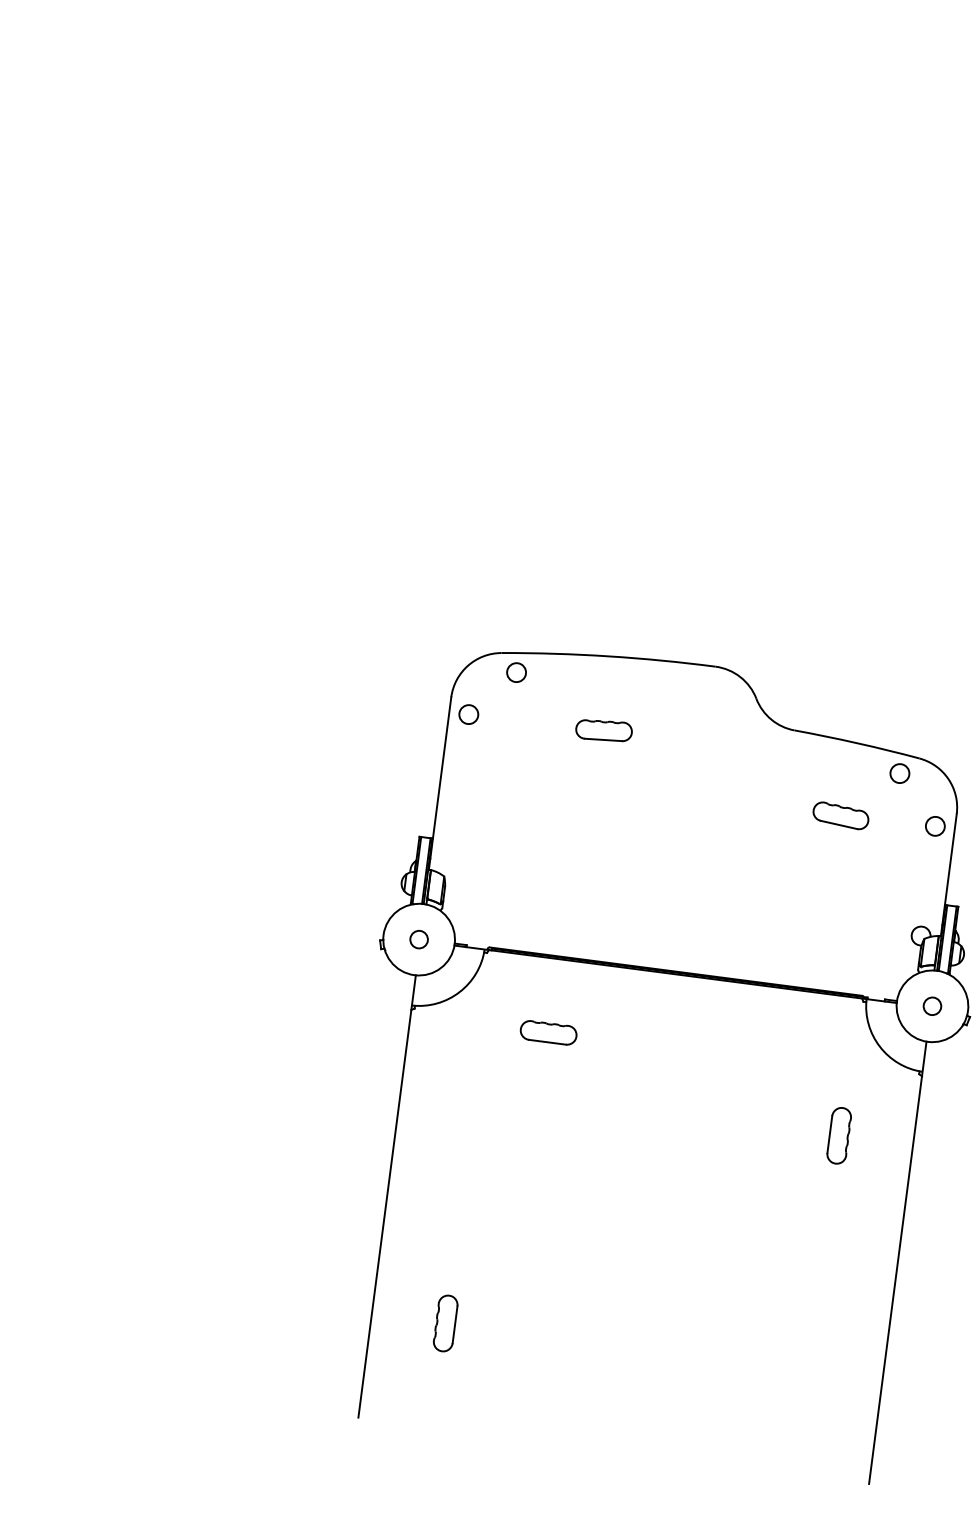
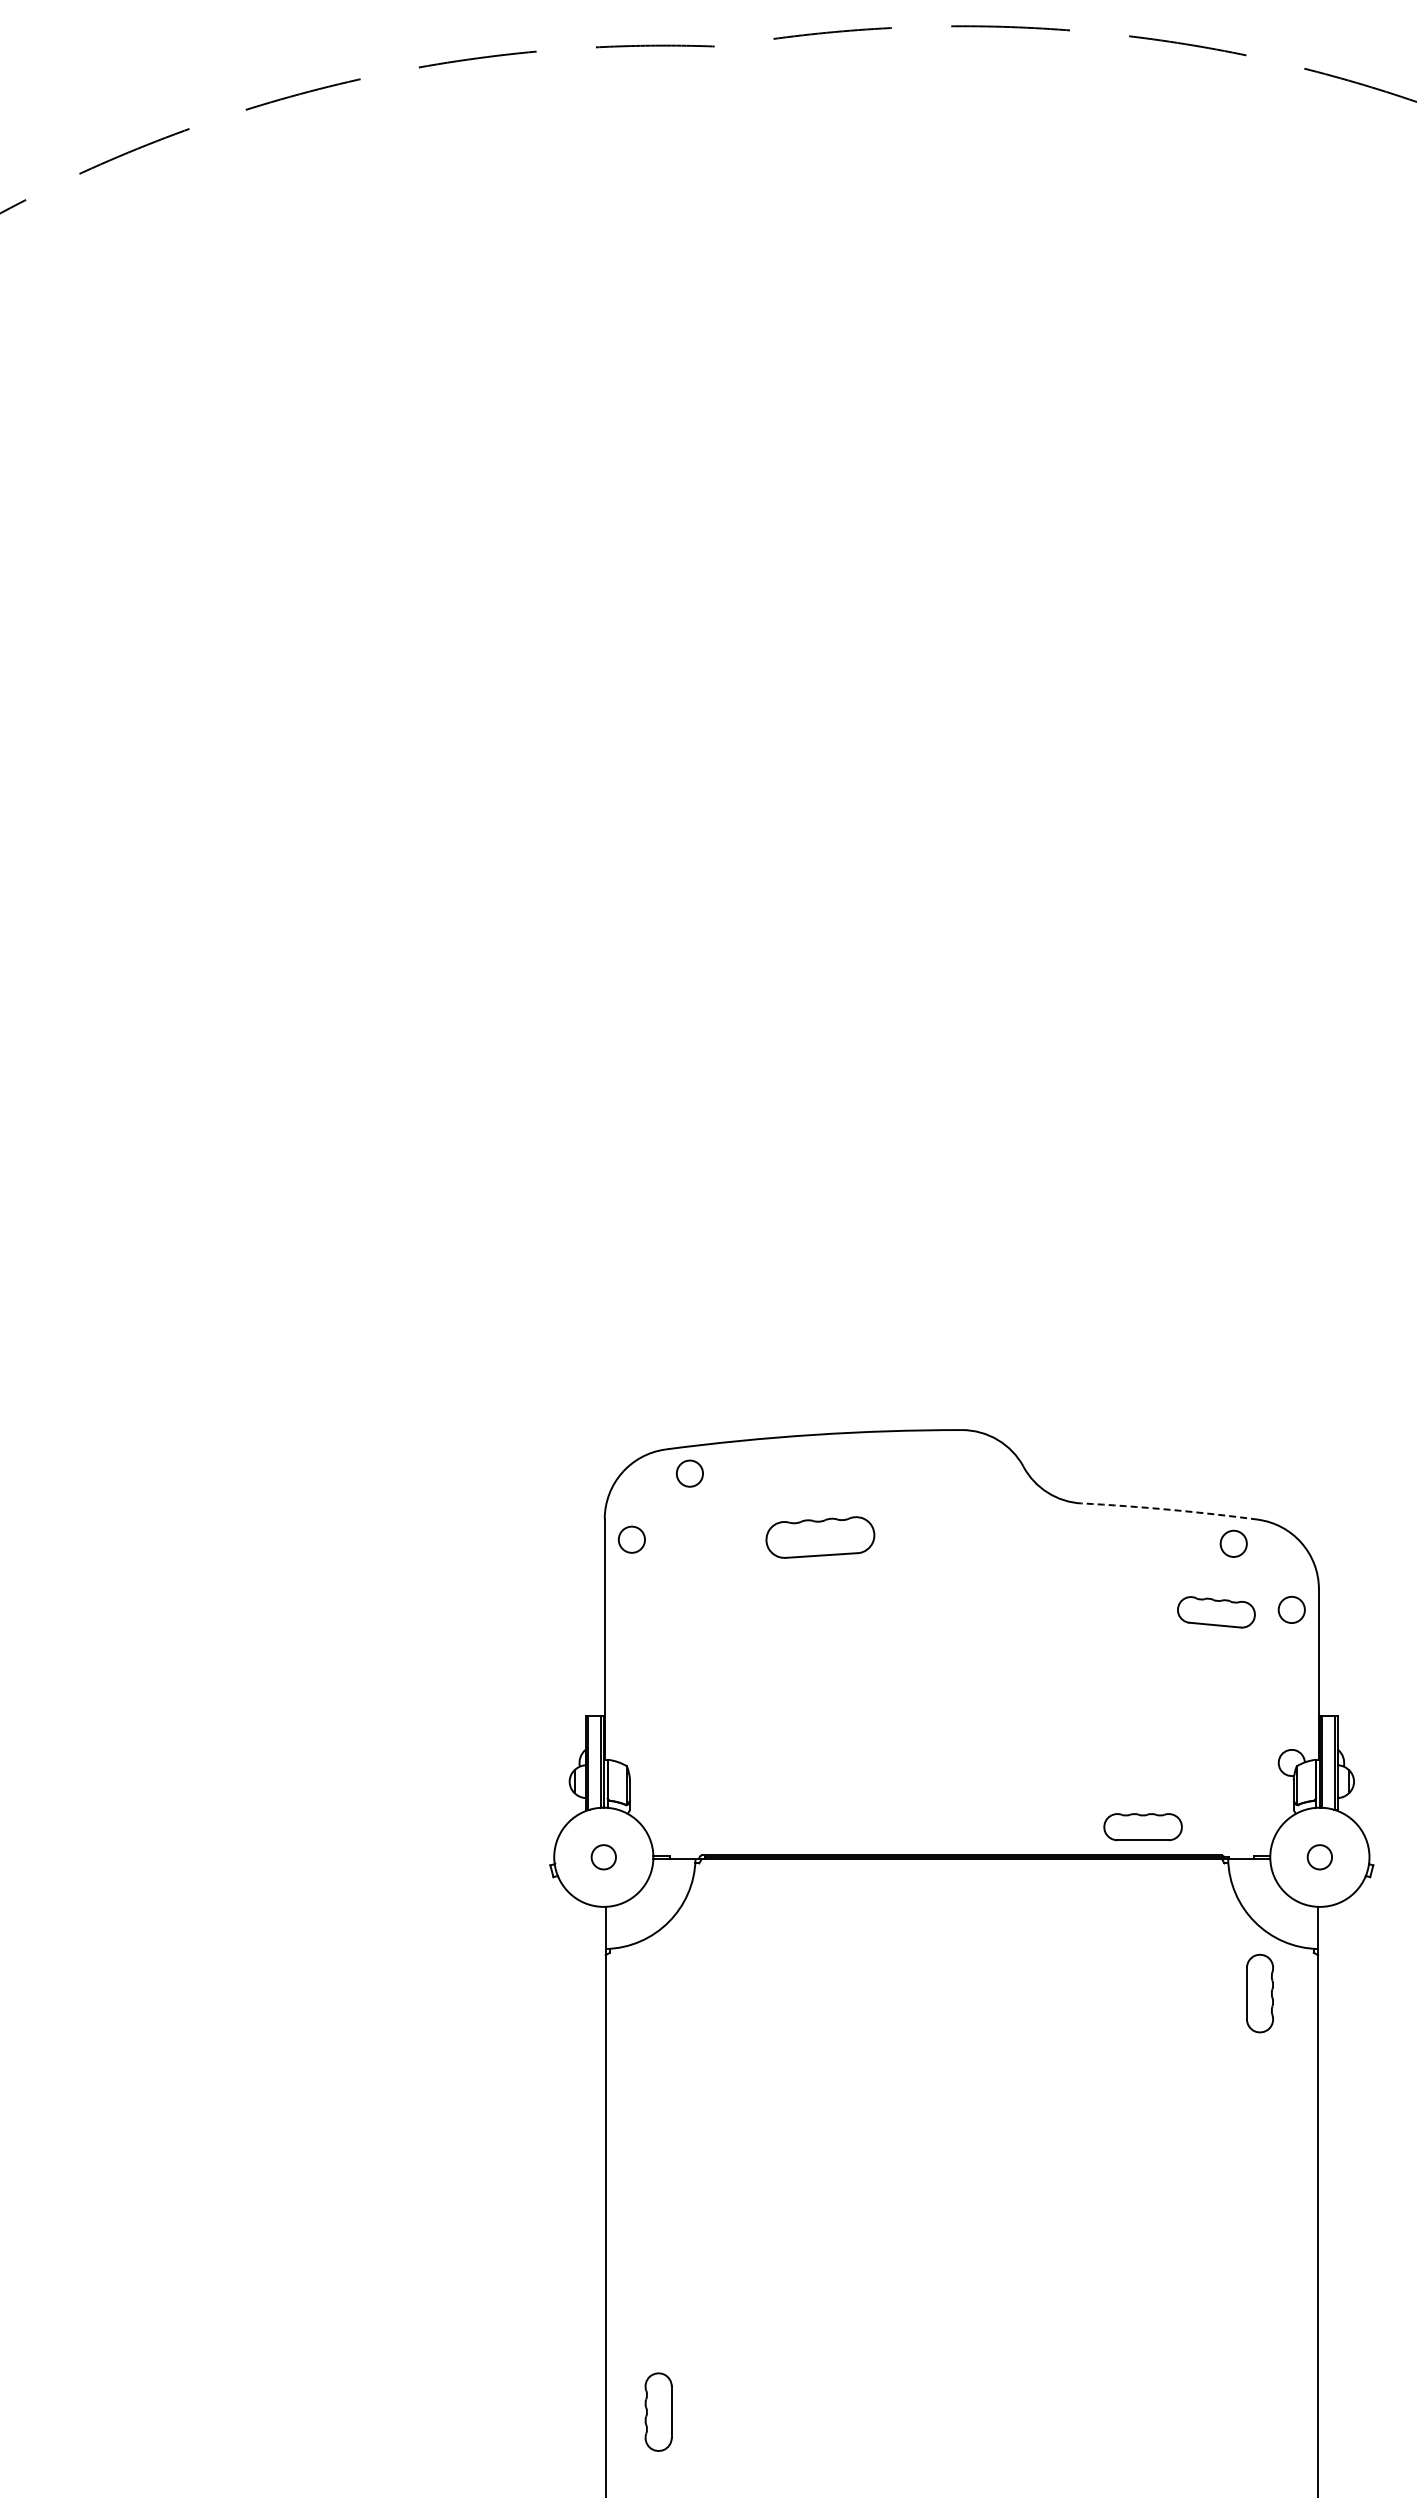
part: (603, 730) -> (819, 1537), size x1.4
arc: (857, 742) -> (1169, 1509), solid -> dashed
part: (840, 815) -> (1216, 1612), moved
part: (548, 1033) -> (1142, 1827), moved
part: (838, 1135) -> (1259, 1993), moved
part: (445, 1323) -> (658, 2411), moved

